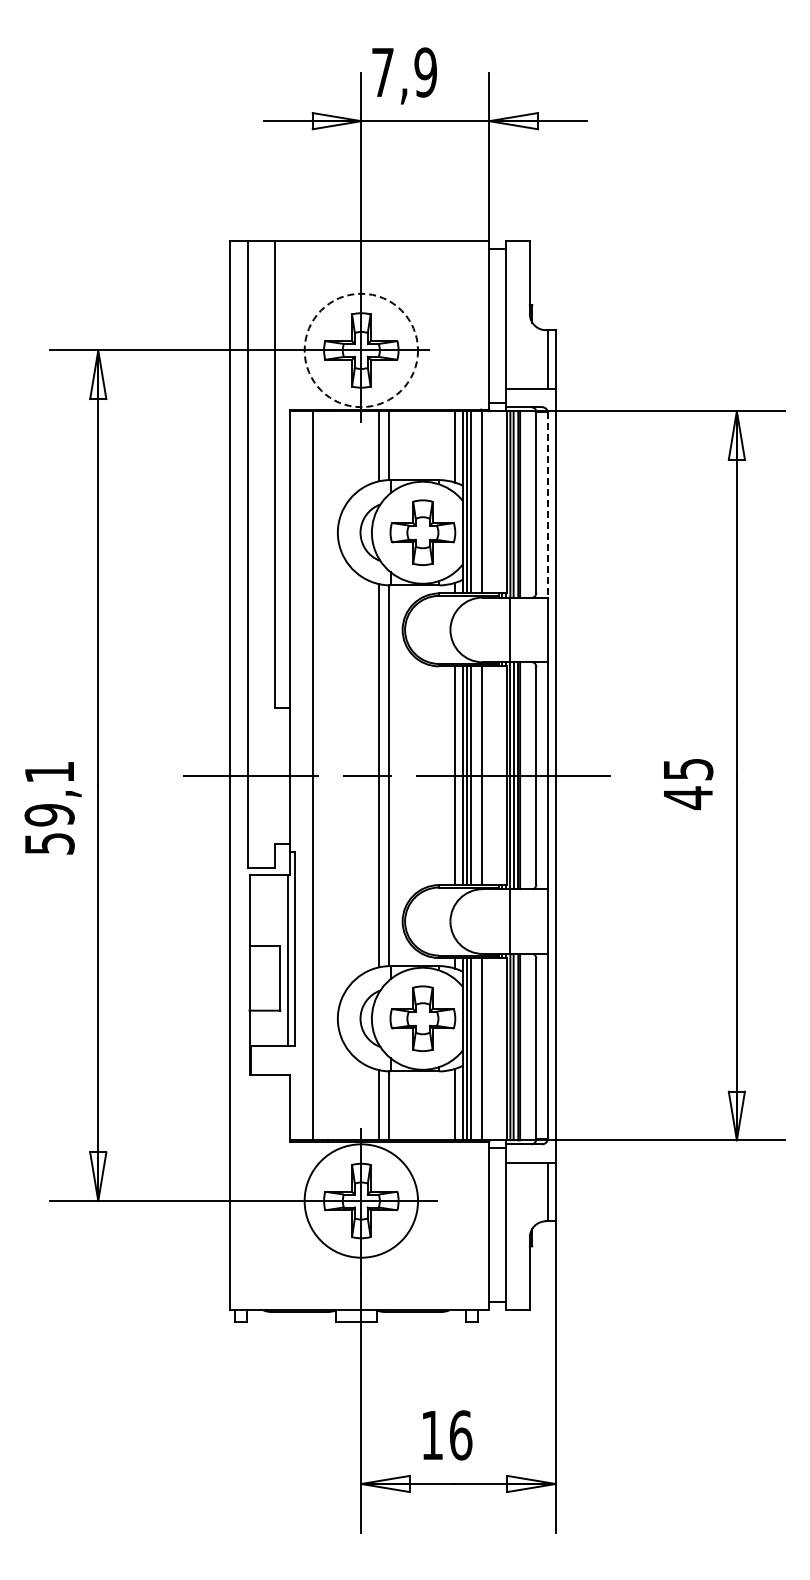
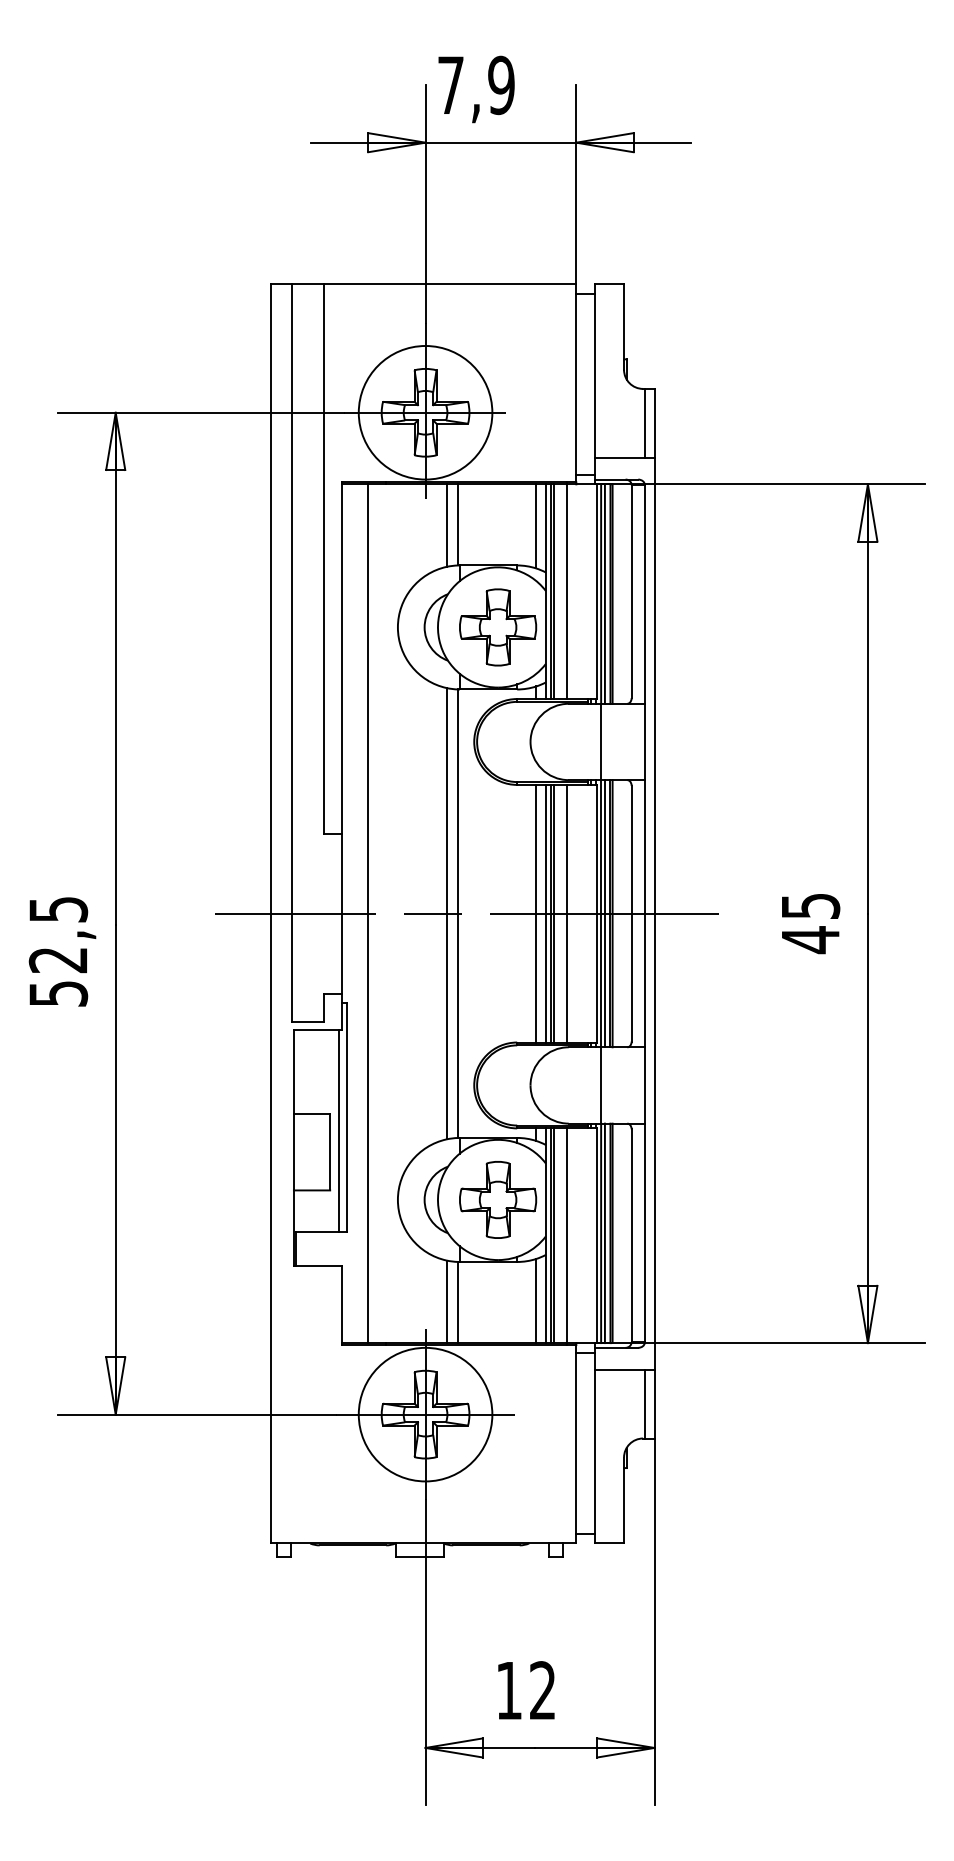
circle: (361, 350) -> (425, 412), dashed -> solid
line: (547, 504) -> (644, 594), dashed -> solid
text: (49, 793) -> (58, 934), 59,1 -> 52,5
text: (461, 1435) -> (543, 1690), 16 -> 12

